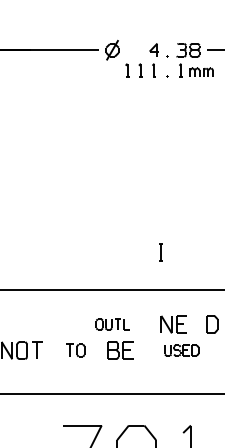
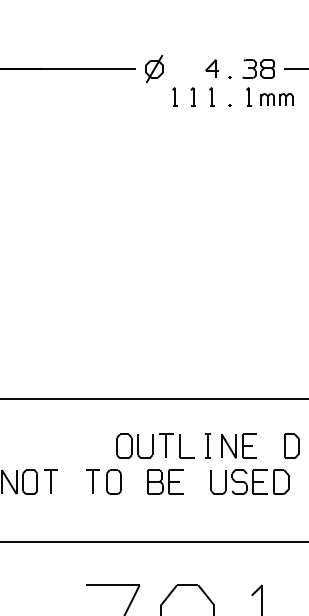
part: (160, 251) -> (207, 445), moved
part: (113, 323) -> (155, 445), size x1.67
part: (75, 350) -> (103, 481), size x1.43
part: (181, 350) -> (249, 481), size x1.67

